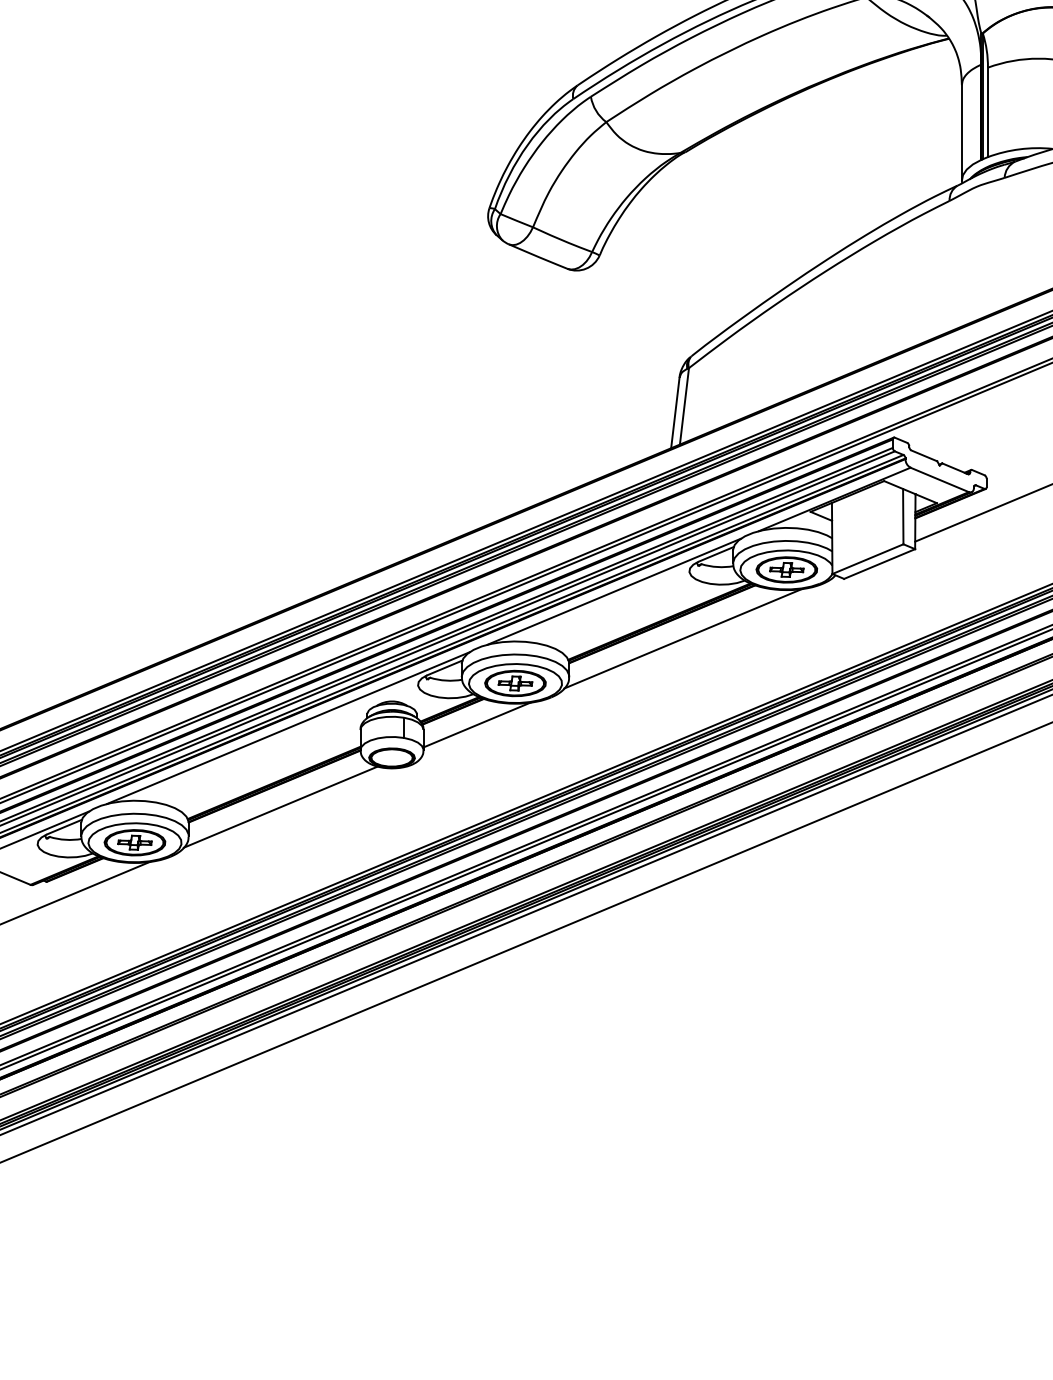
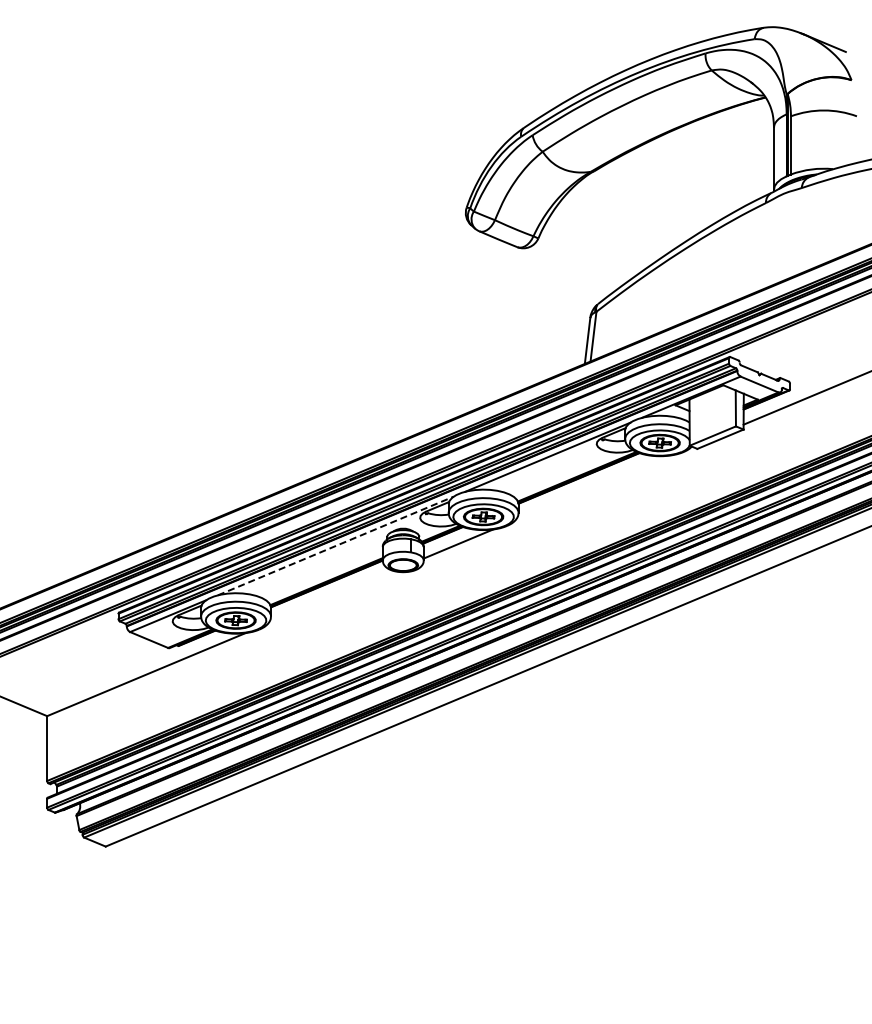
line: (682, 638) -> (592, 487), removed
line: (287, 728) -> (335, 546), solid -> dashed
line: (280, 807) -> (330, 597), removed

